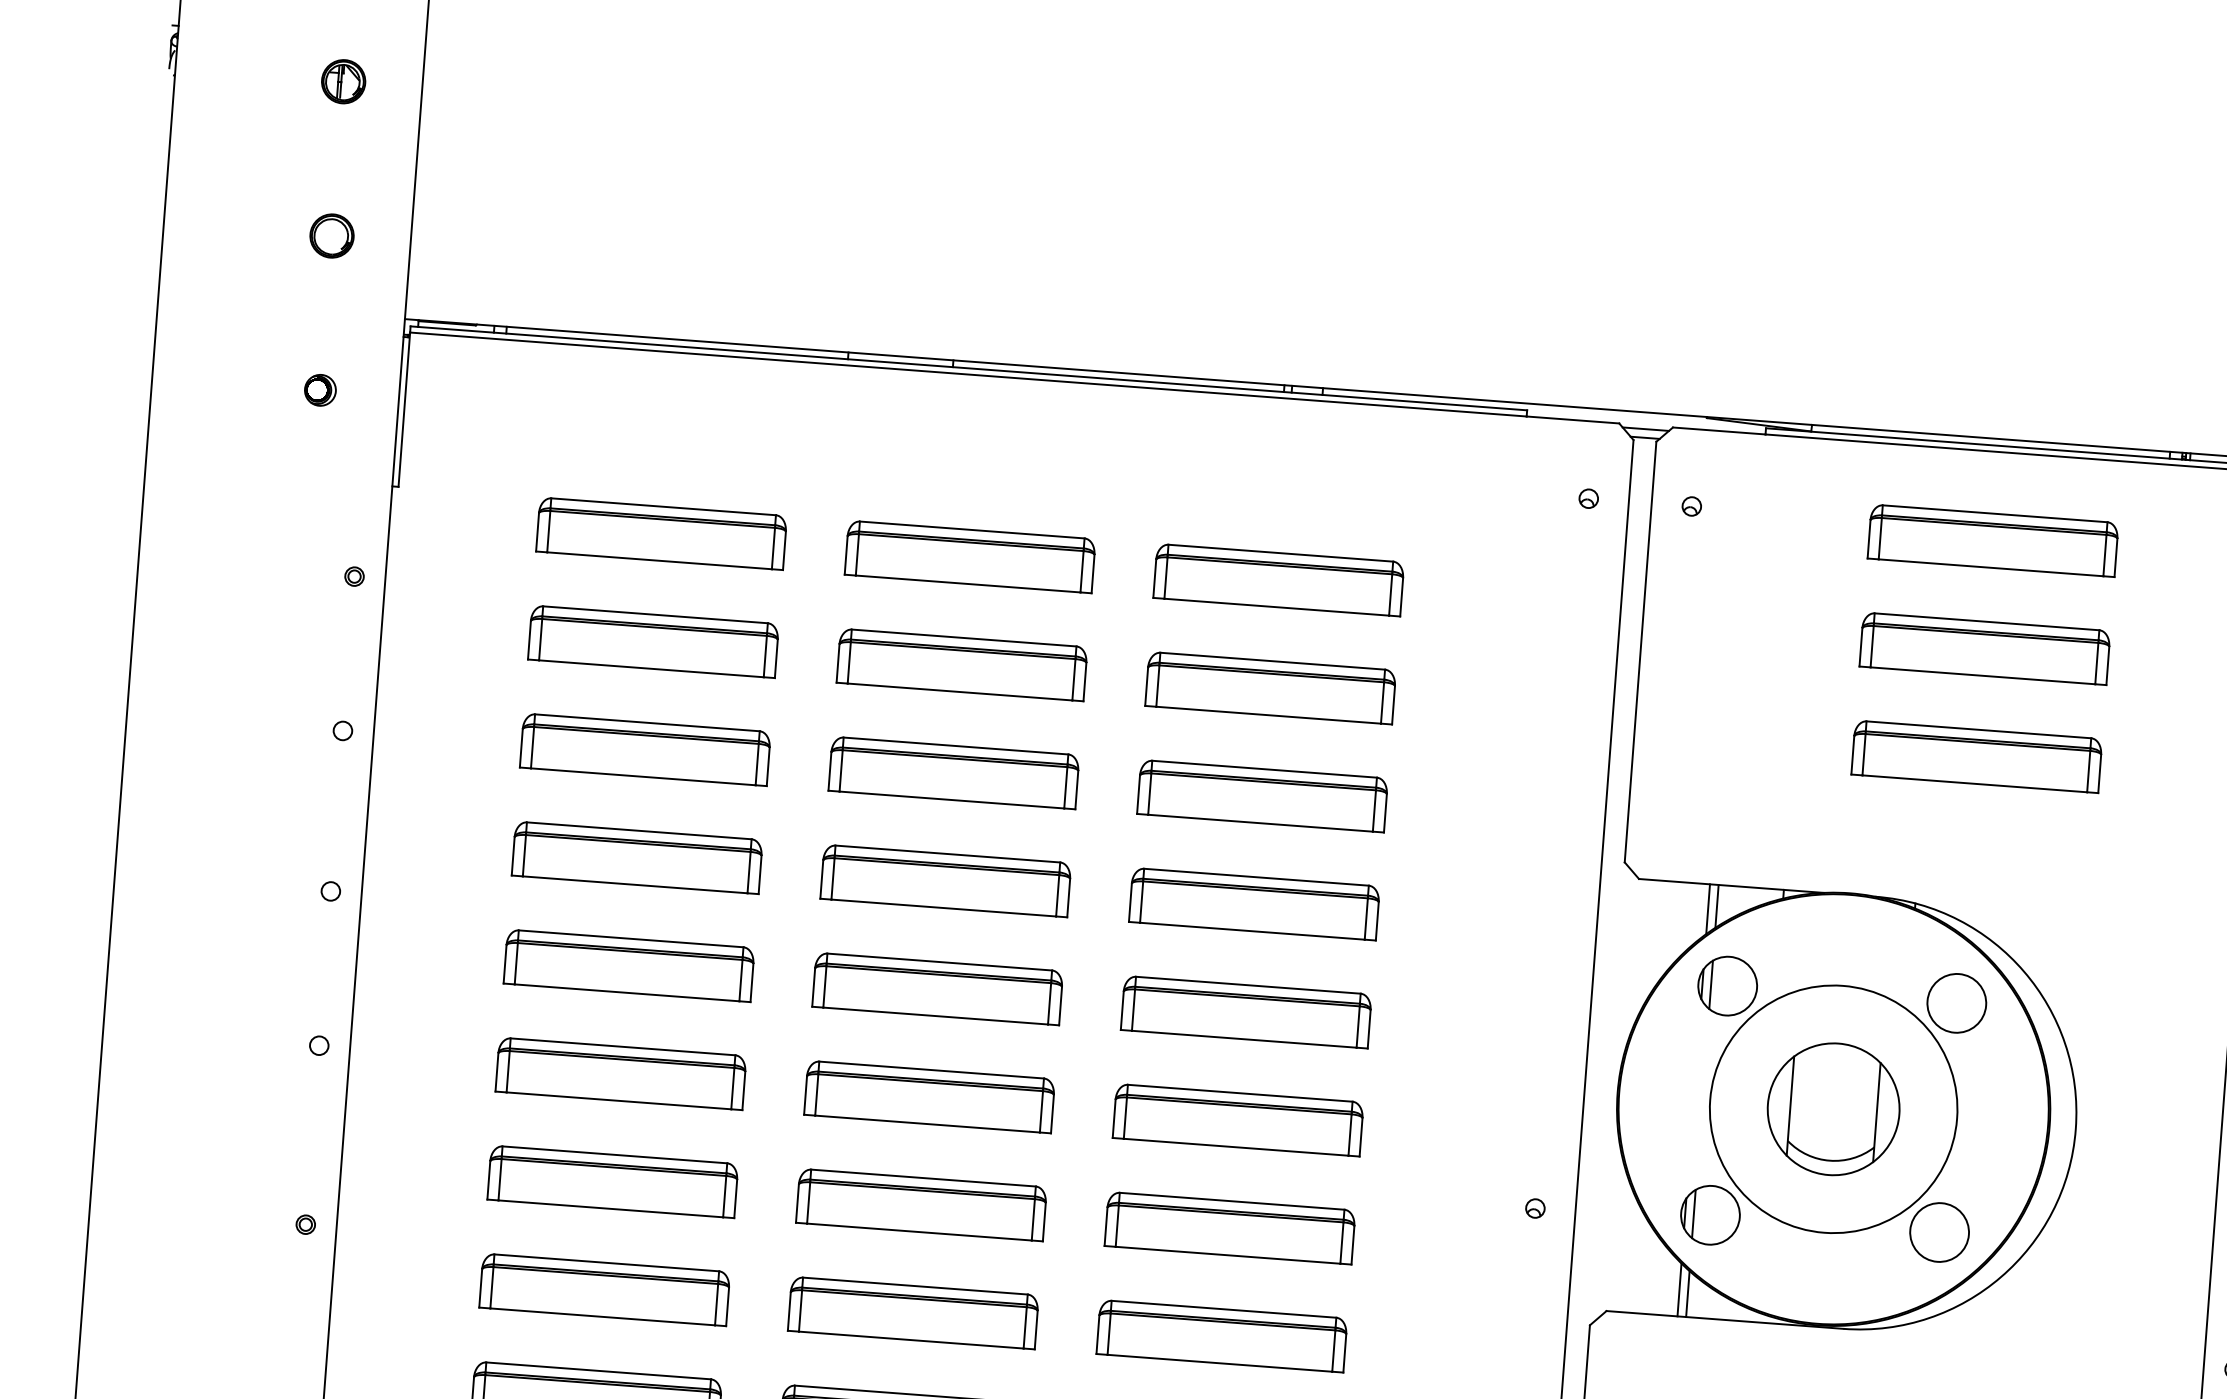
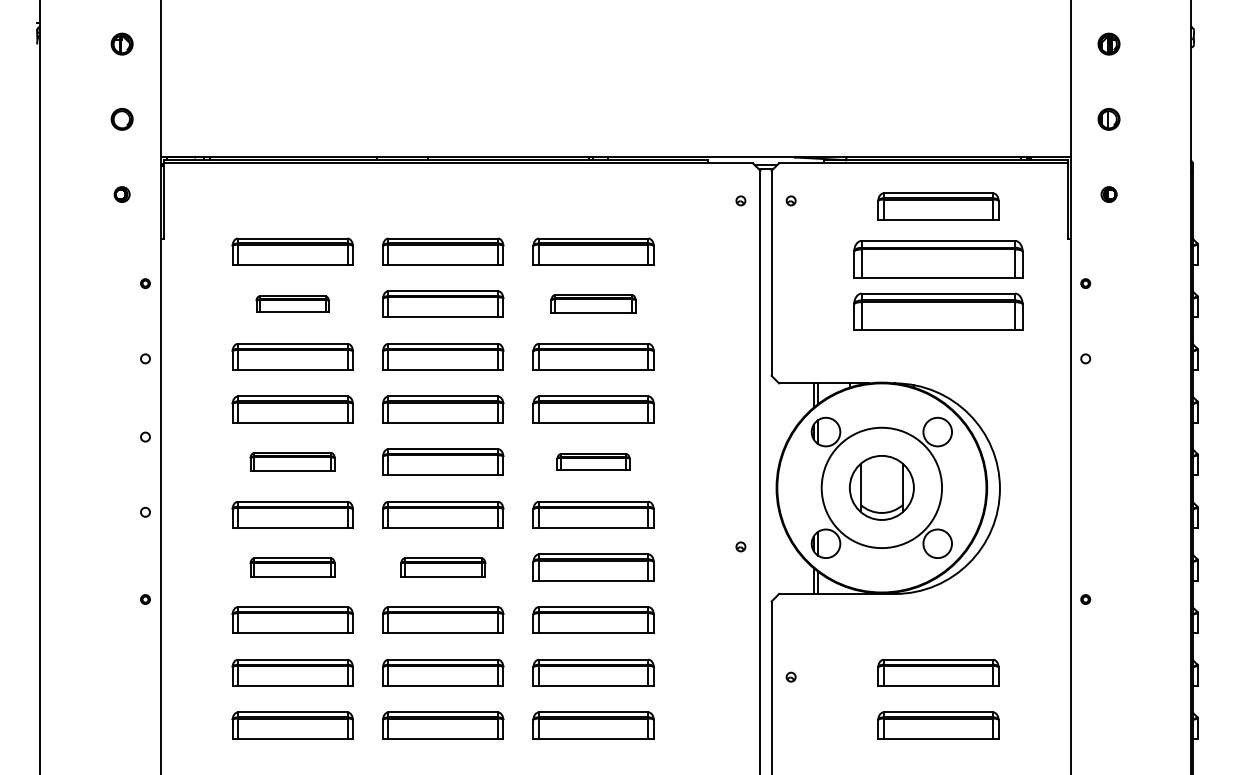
part: (653, 640) -> (292, 303), size x0.6
part: (1985, 647) -> (938, 258), size x1.4
part: (1270, 686) -> (593, 303), size x0.7
part: (1977, 756) -> (938, 311), size x1.4
part: (628, 964) -> (292, 461), size x0.7
part: (1246, 1010) -> (593, 461), size x0.6
part: (612, 1181) -> (292, 567), size x0.7
part: (922, 1204) -> (443, 567), size x0.7

